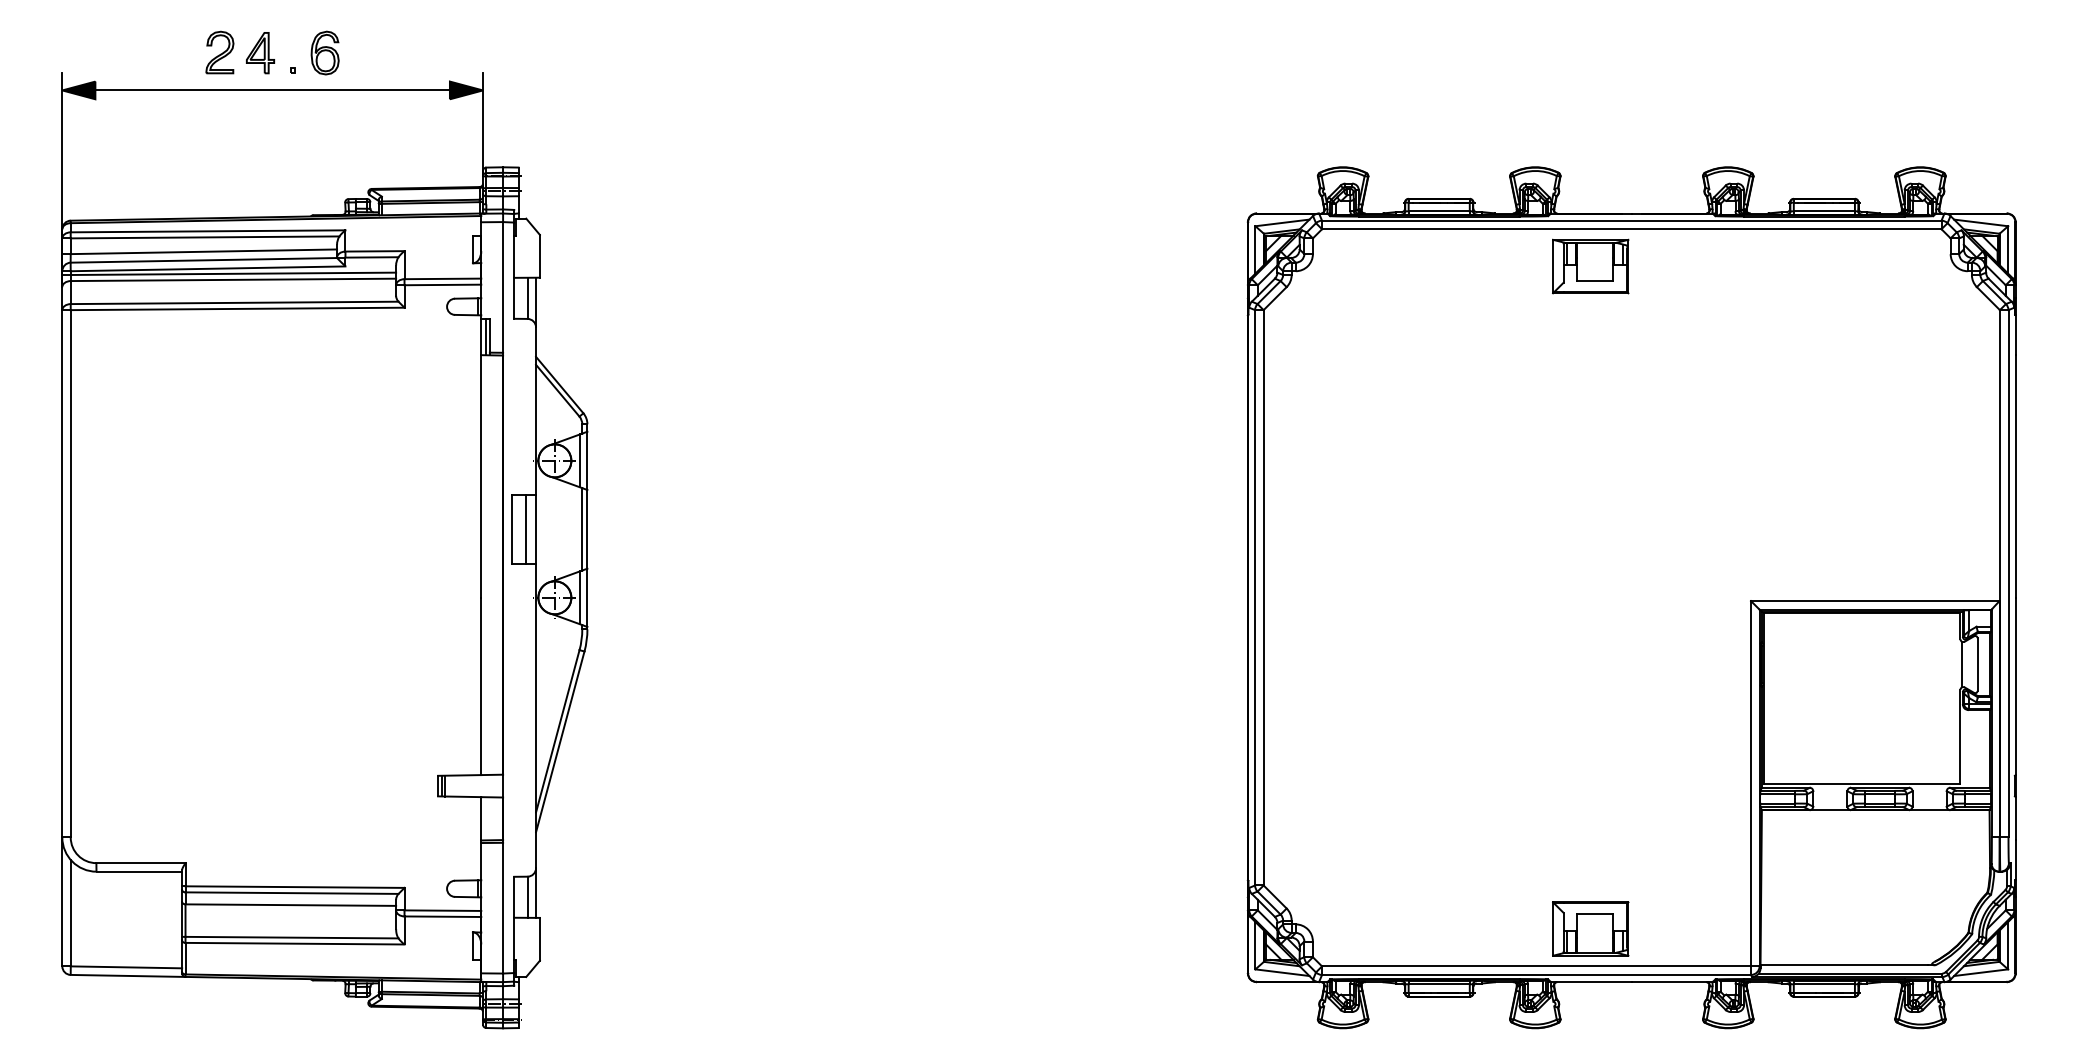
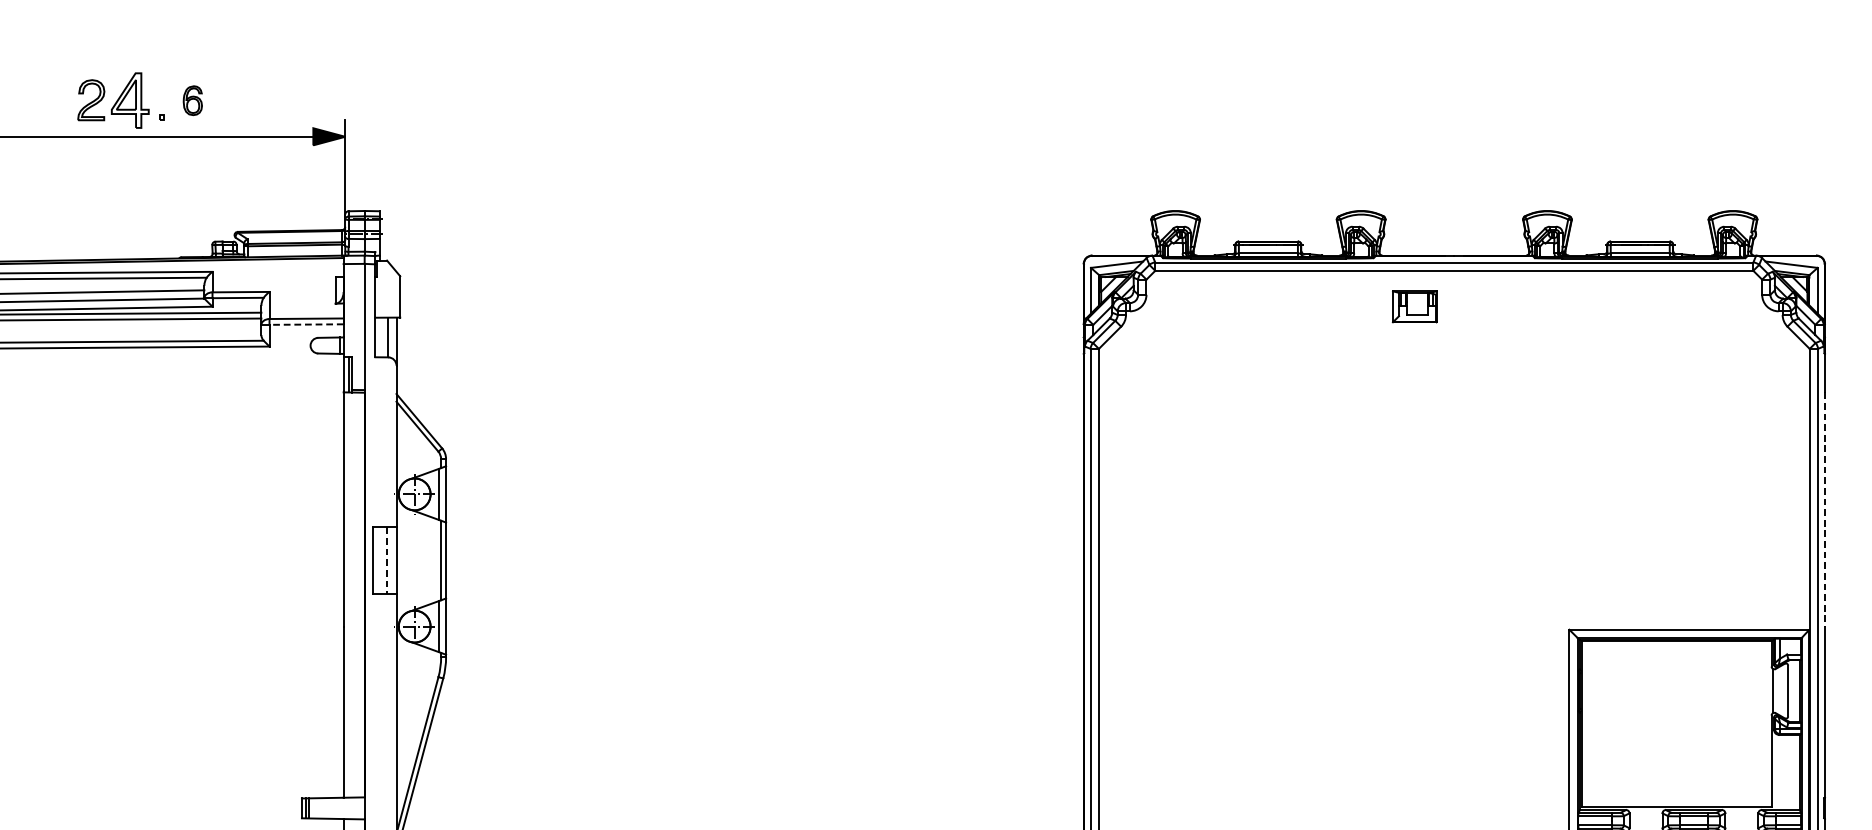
part: (324, 52) -> (192, 100), size x0.7
part: (260, 53) -> (130, 101), size x1.4
part: (1590, 266) -> (1414, 306), size x0.6
line: (442, 284) -> (306, 324), solid -> dashed
line: (2015, 476) -> (1824, 509), solid -> dashed
line: (525, 529) -> (386, 560), solid -> dashed

